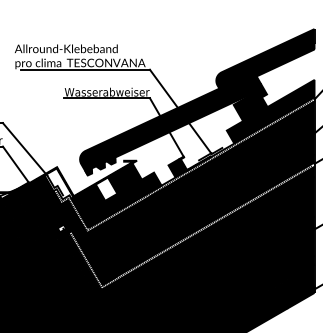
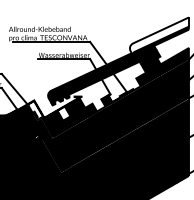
fill: (263, 60) -> (158, 36), removed

